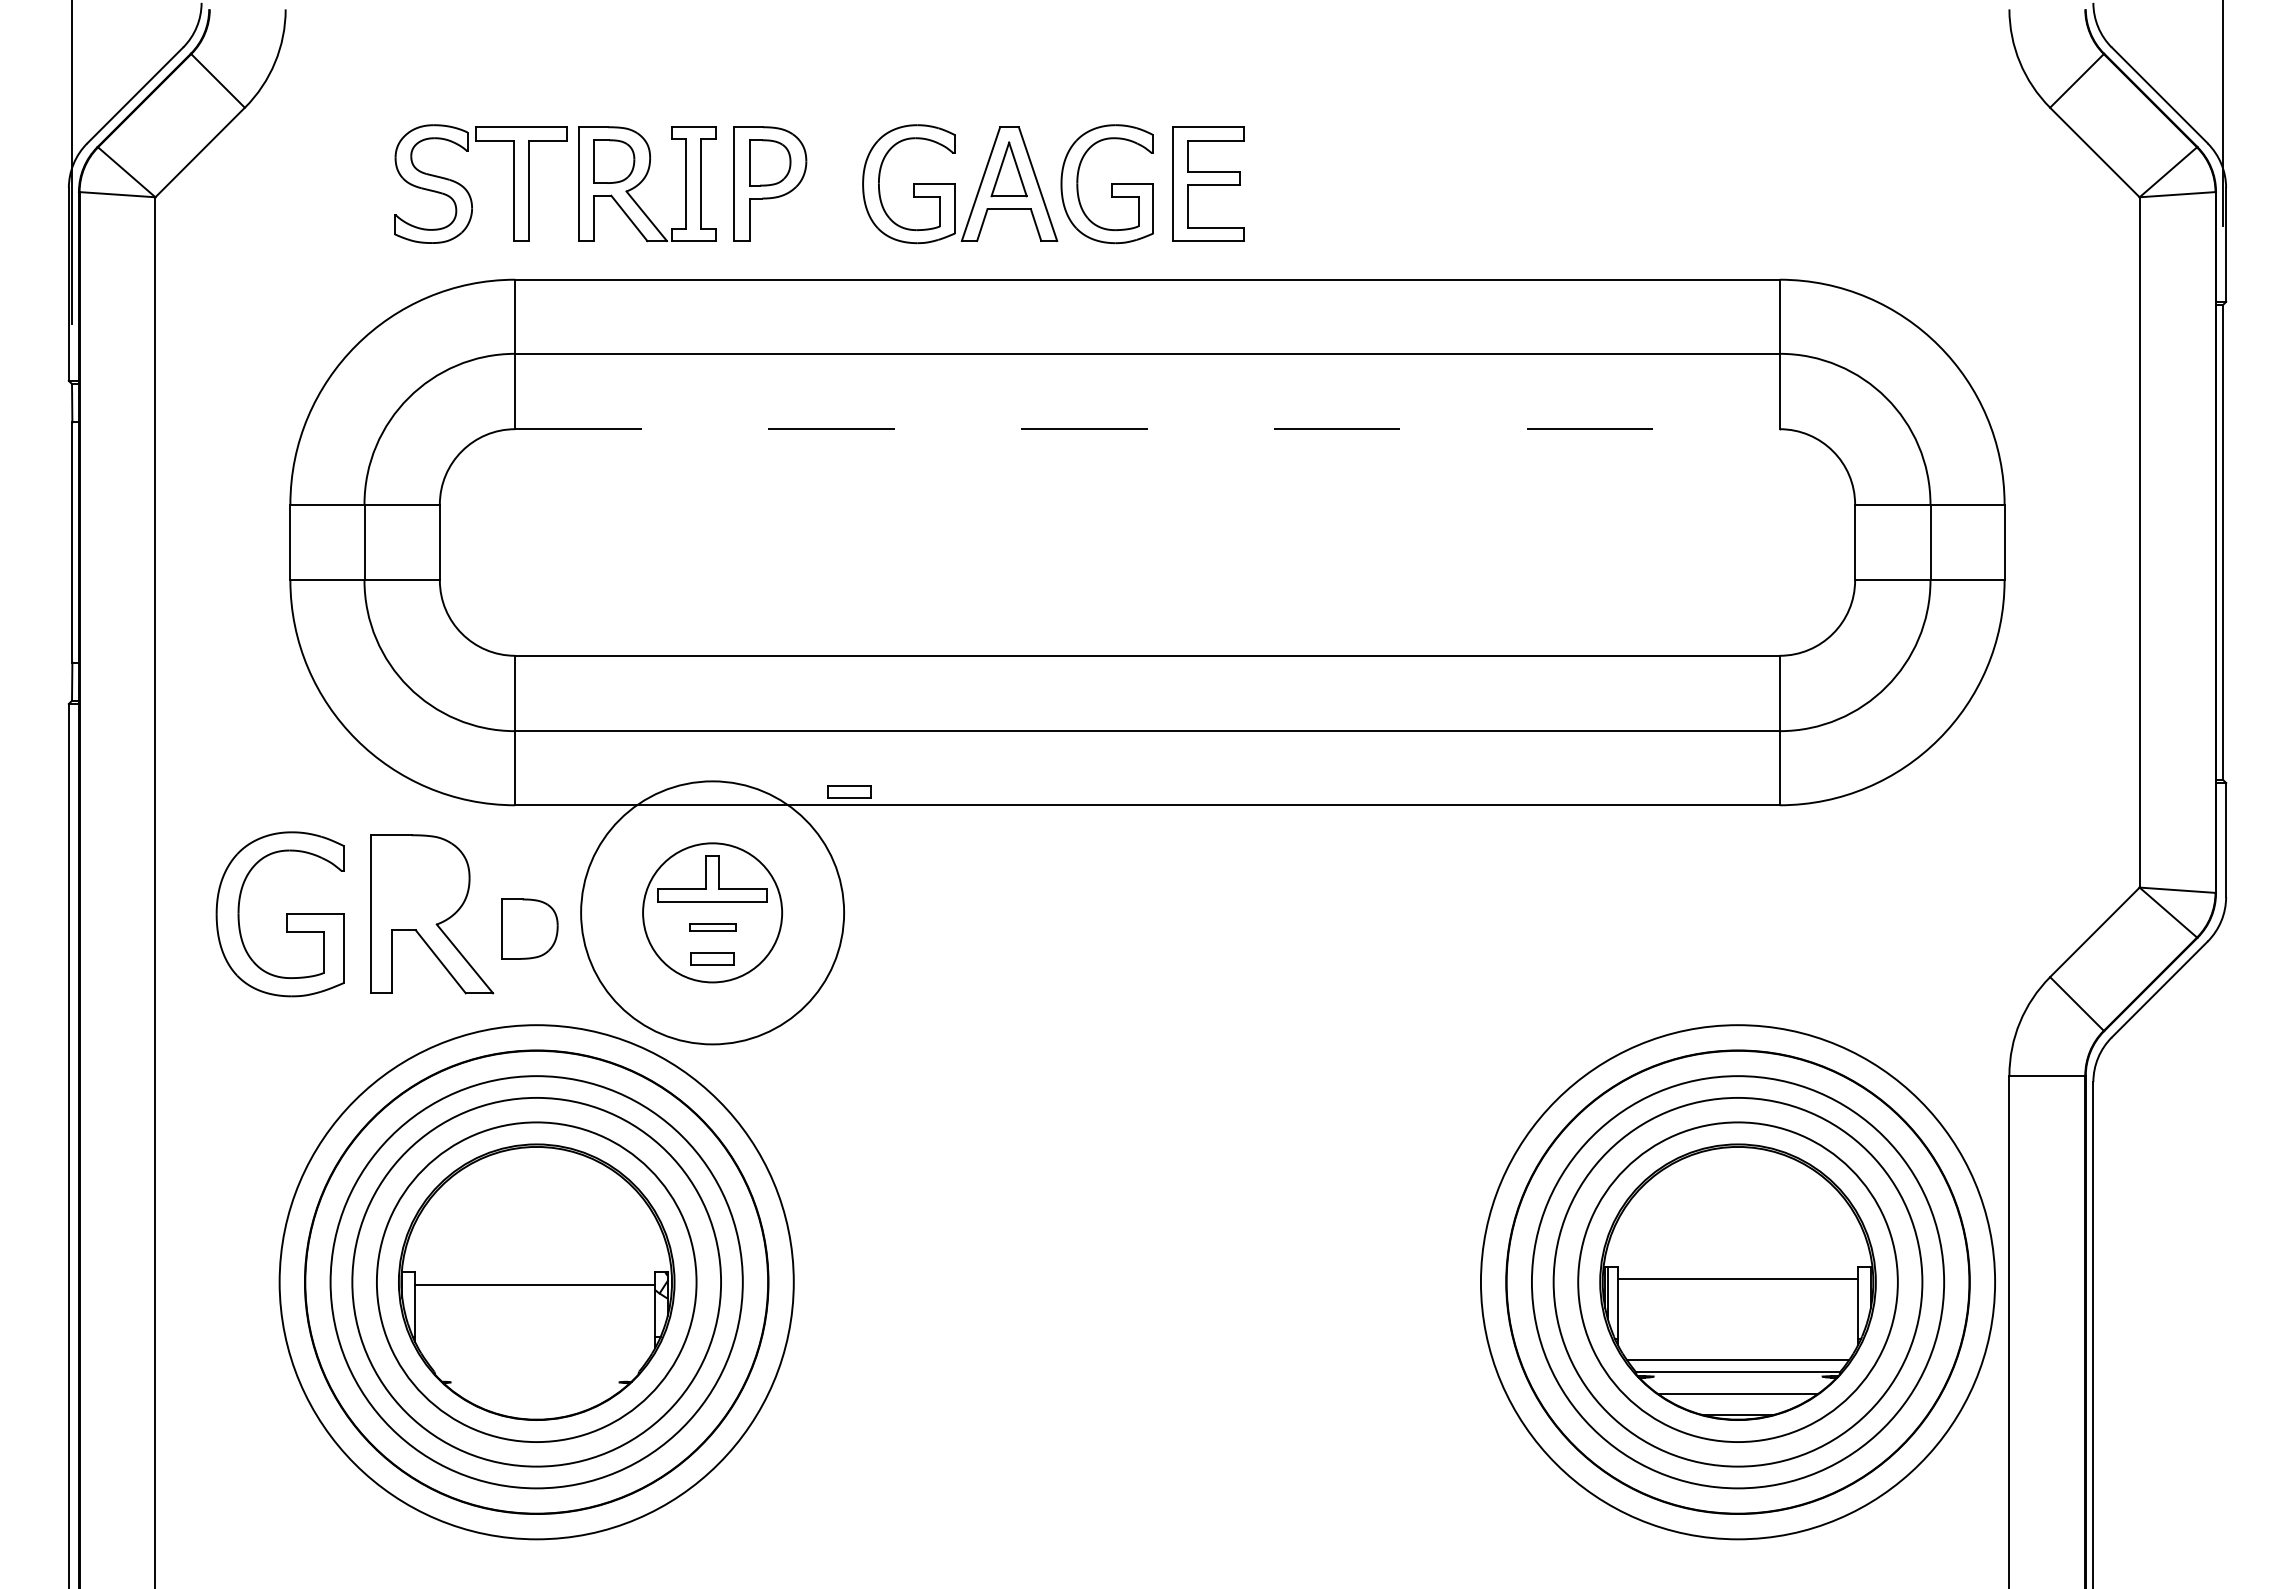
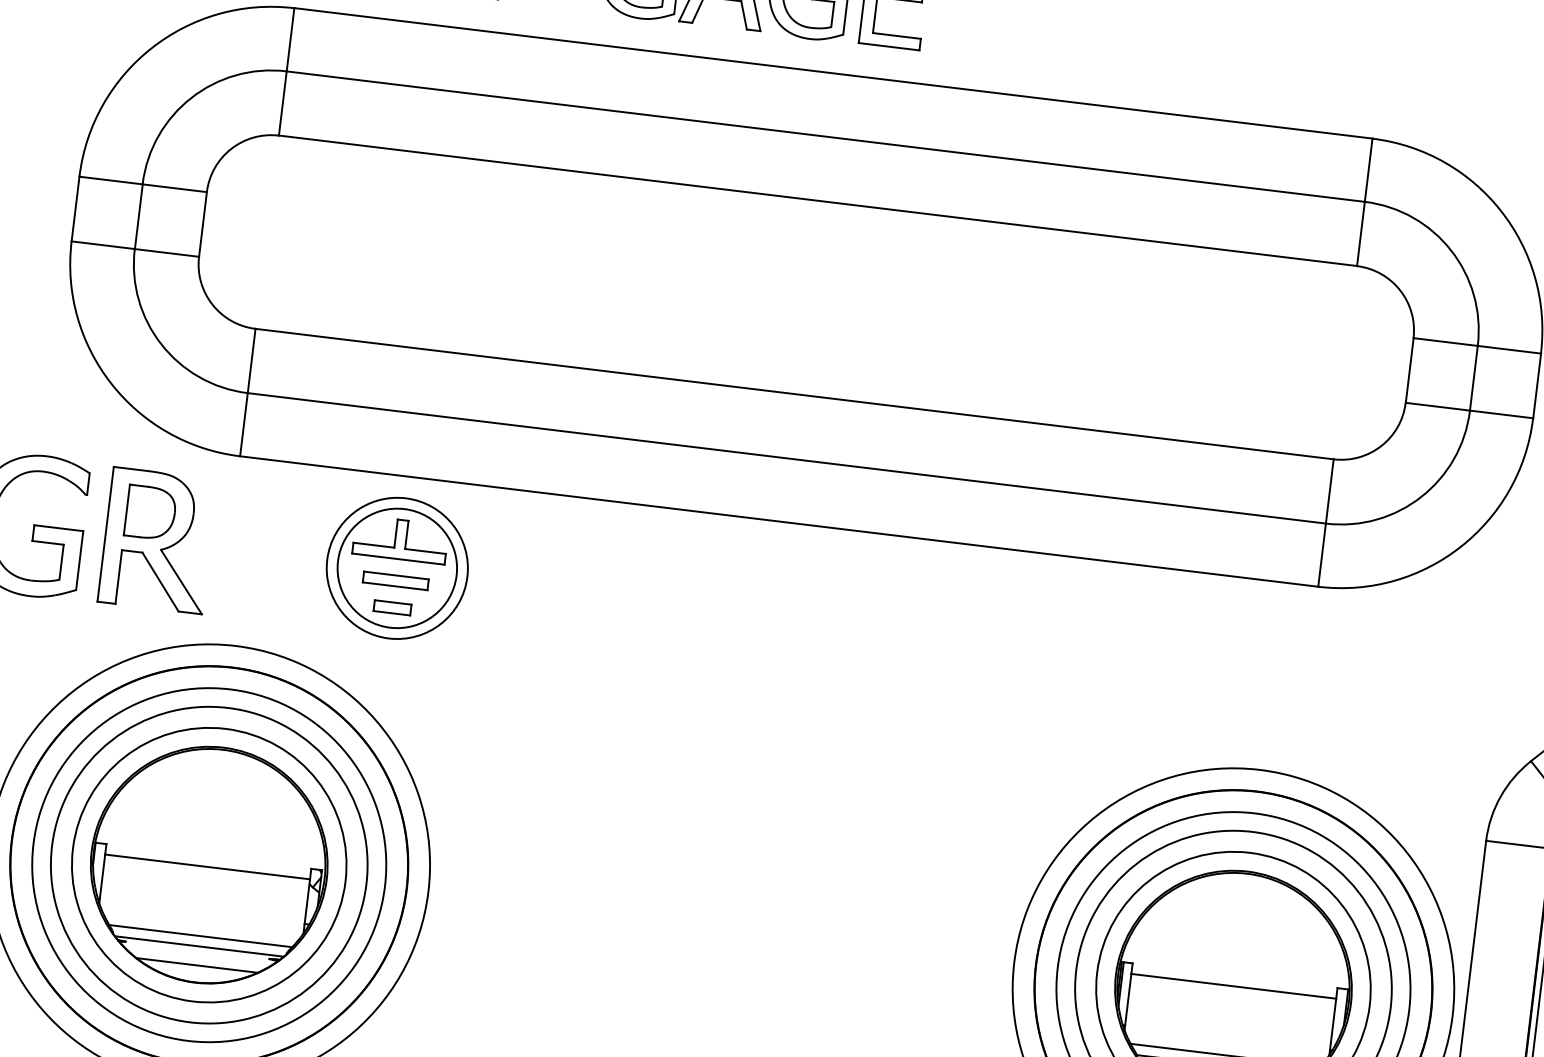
line: (1147, 429) -> (817, 201), dashed -> solid
part: (849, 791) -> (526, 479), removed
circle: (712, 912) -> (397, 568), size x0.62
part: (712, 927) -> (395, 580), size x1.67
part: (529, 928) -> (150, 512), moved
line: (536, 1365) -> (200, 936), added
line: (536, 1377) -> (199, 946), added
line: (536, 1399) -> (196, 965), added

